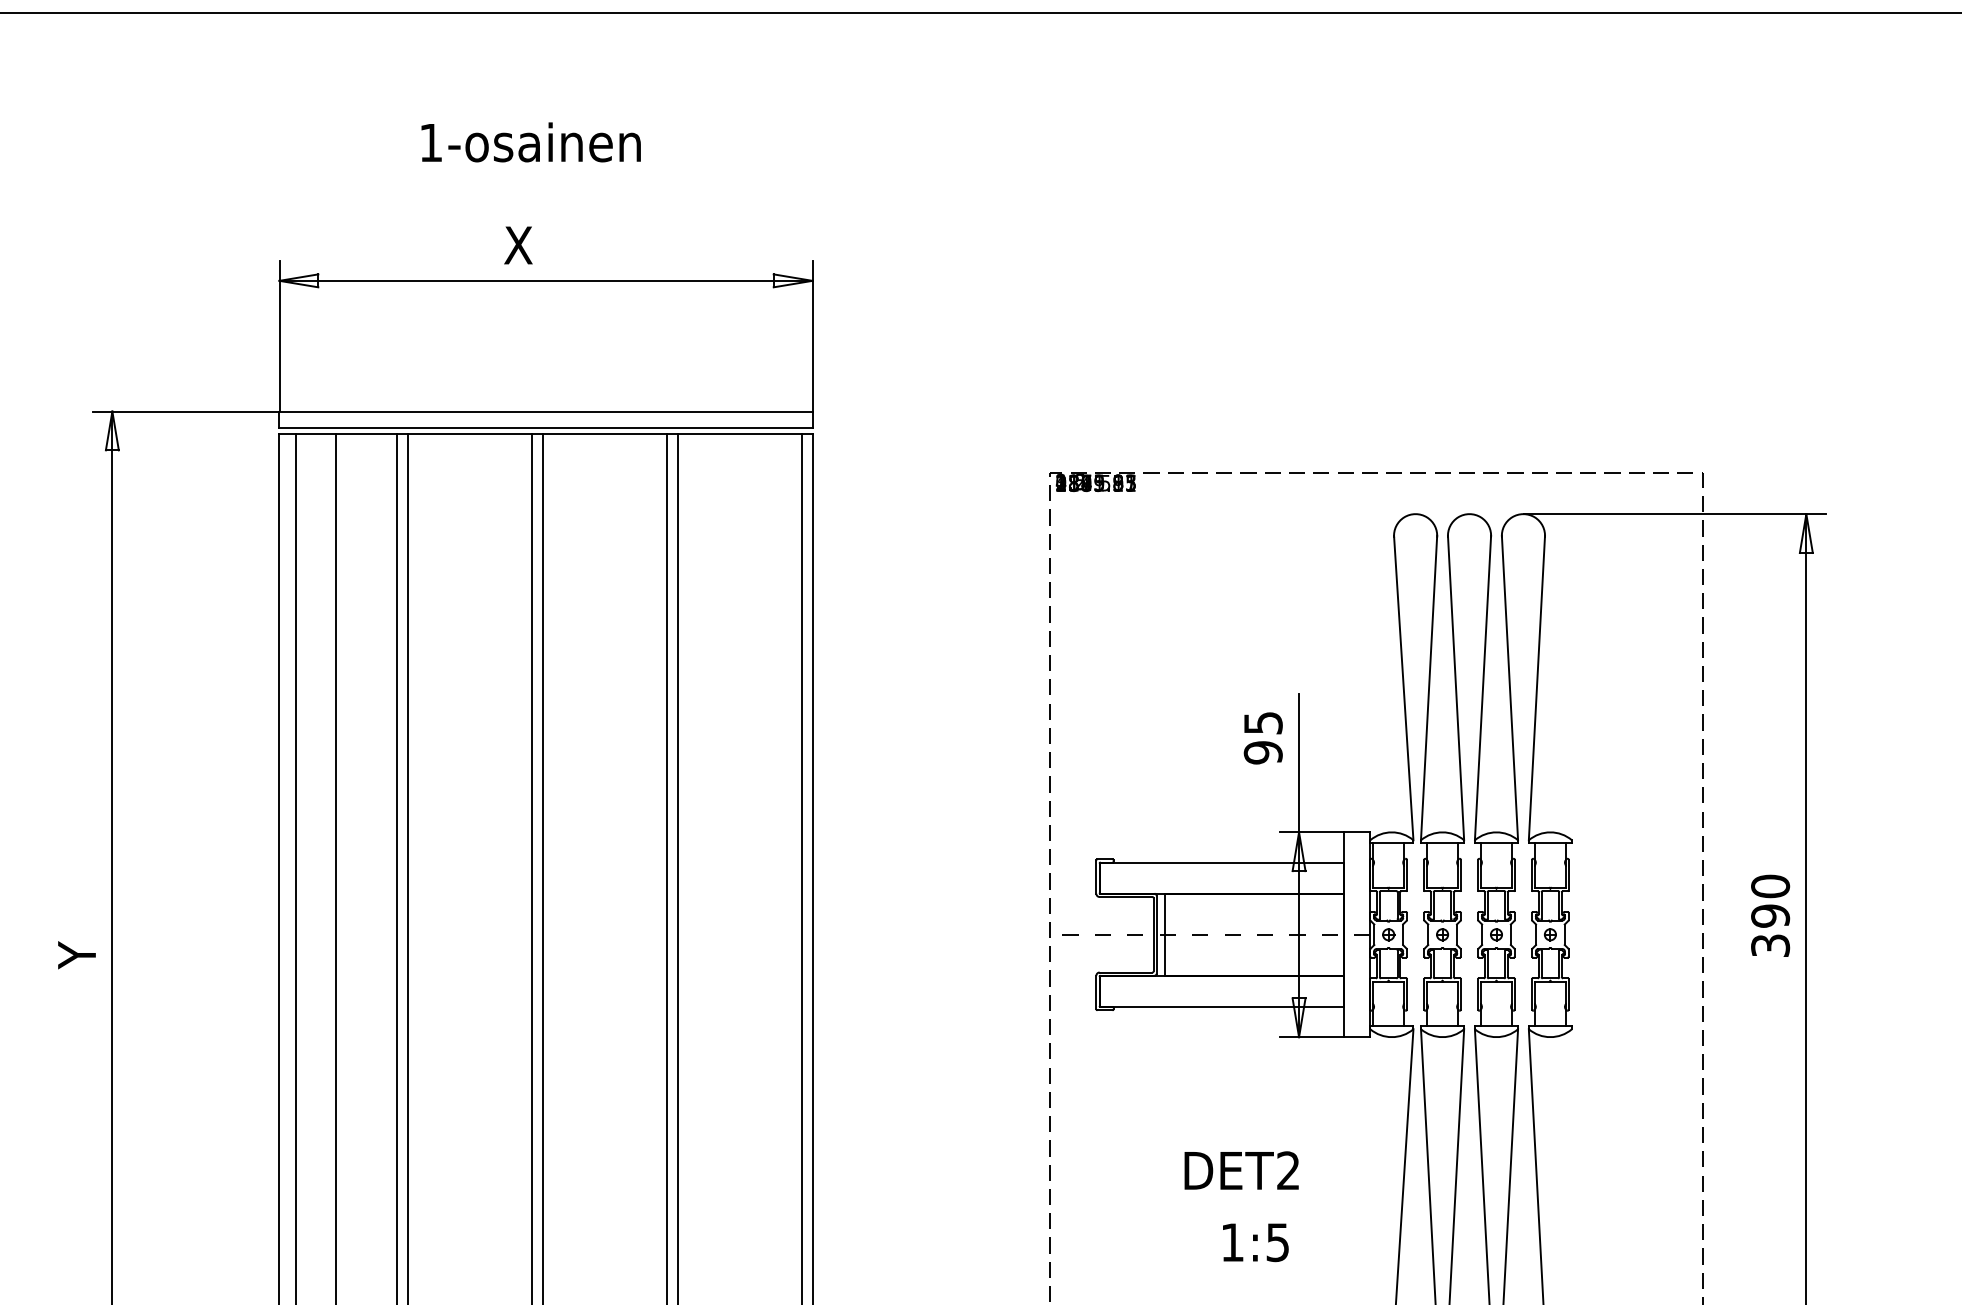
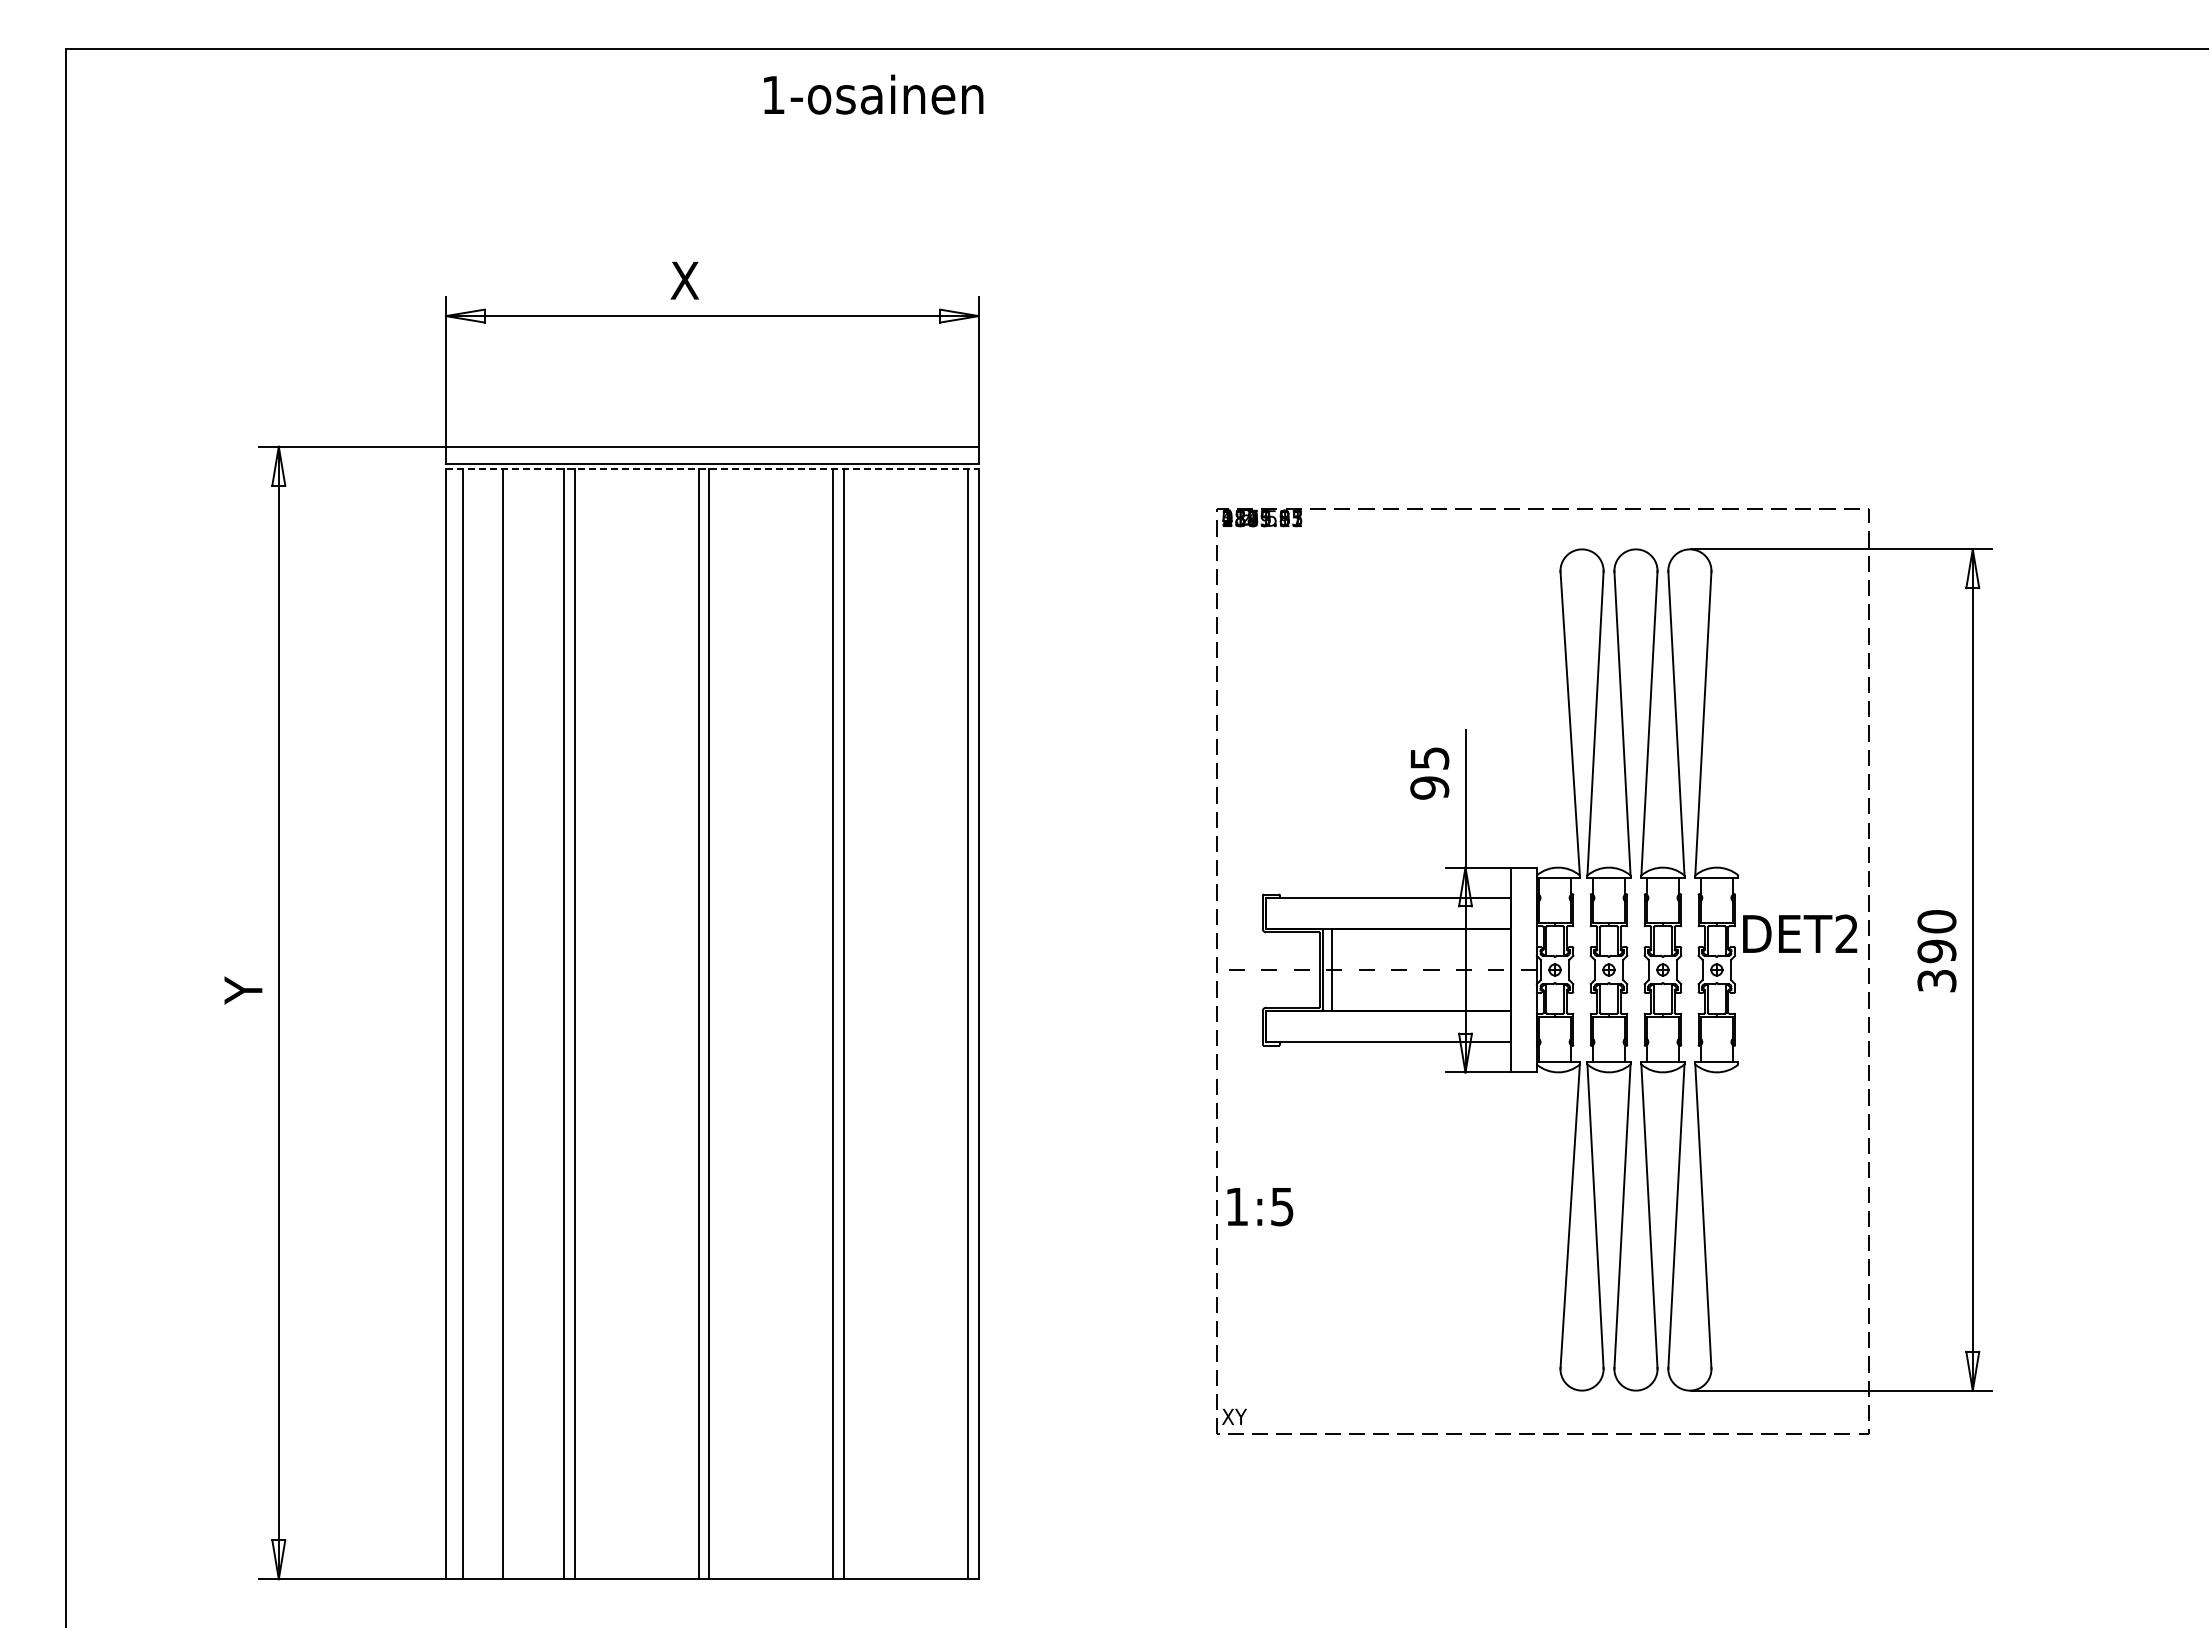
text: (531, 142) -> (873, 94), moved
line: (546, 433) -> (712, 468), solid -> dashed
text: (1242, 1170) -> (1800, 933), moved
text: (1256, 1243) -> (1260, 1207), moved

